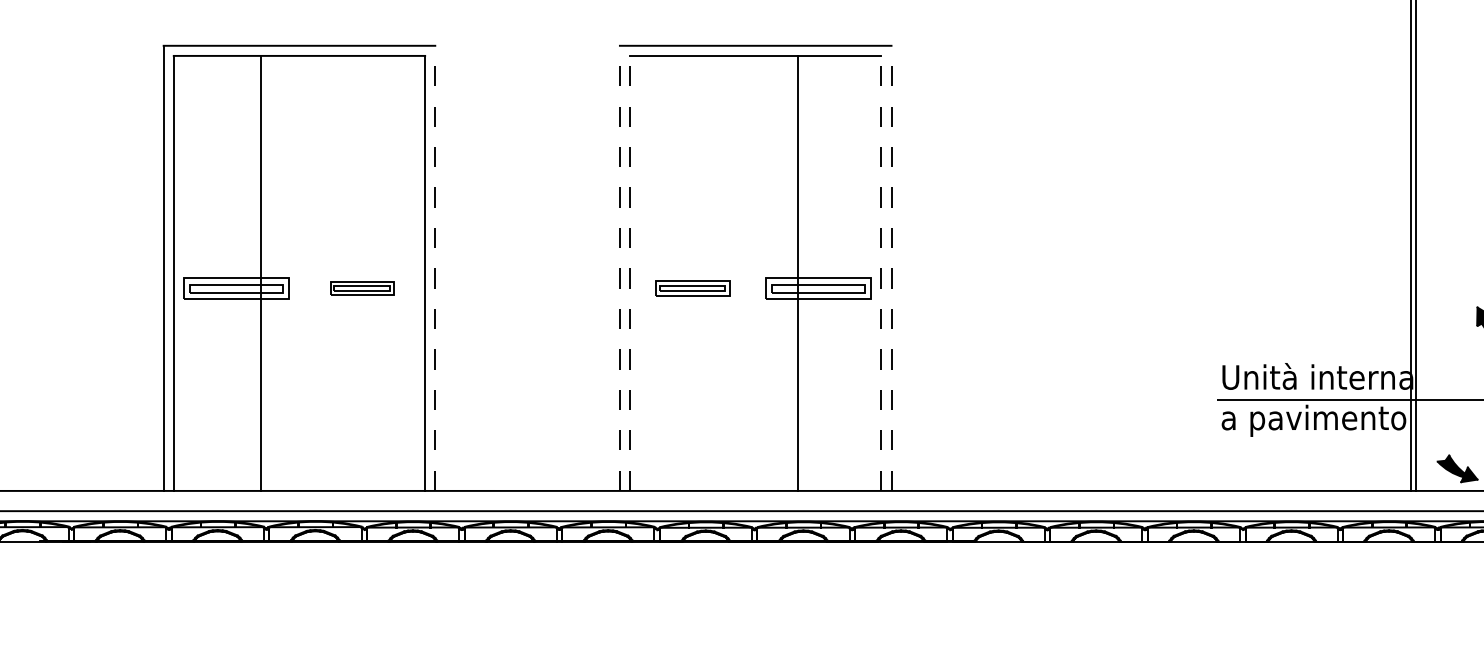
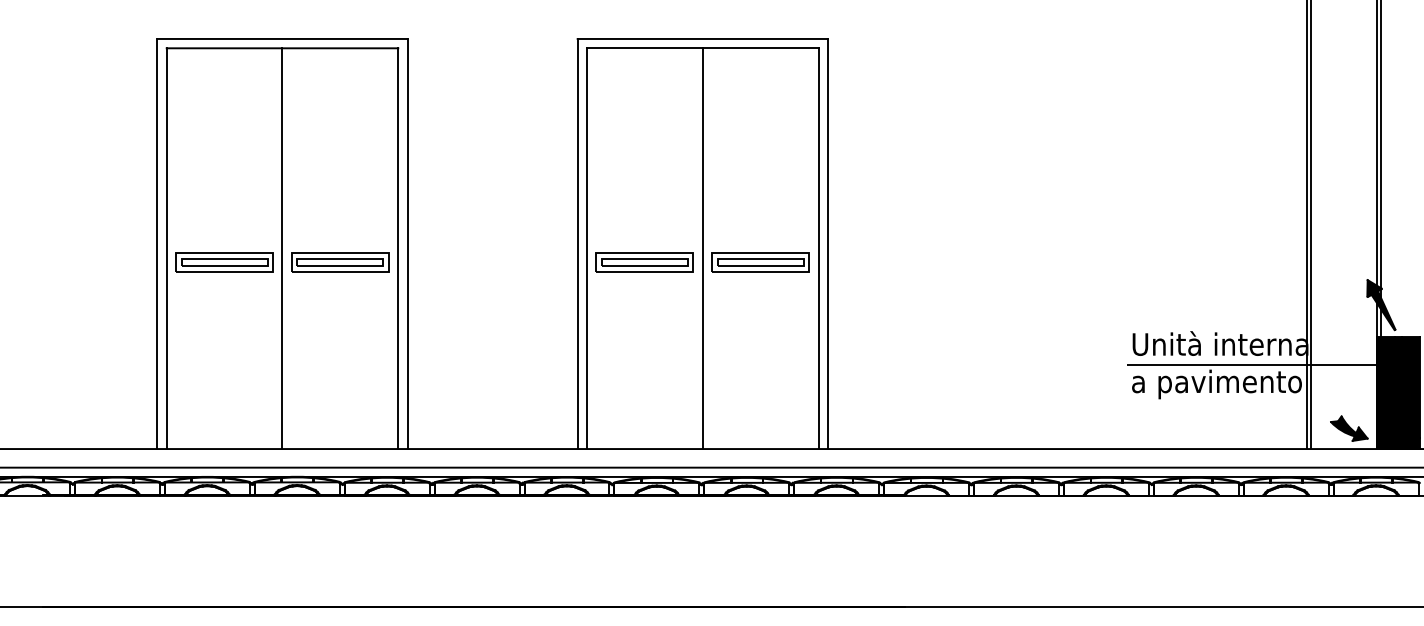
line: (435, 267) -> (407, 243), dashed -> solid
line: (619, 267) -> (577, 243), dashed -> solid
line: (891, 267) -> (827, 243), dashed -> solid
line: (261, 273) -> (282, 248), moved
line: (629, 273) -> (586, 248), dashed -> solid
line: (797, 273) -> (702, 248), moved
line: (881, 273) -> (818, 248), dashed -> solid
part: (362, 288) -> (340, 262), size x1.67
part: (692, 288) -> (644, 262), size x1.43

